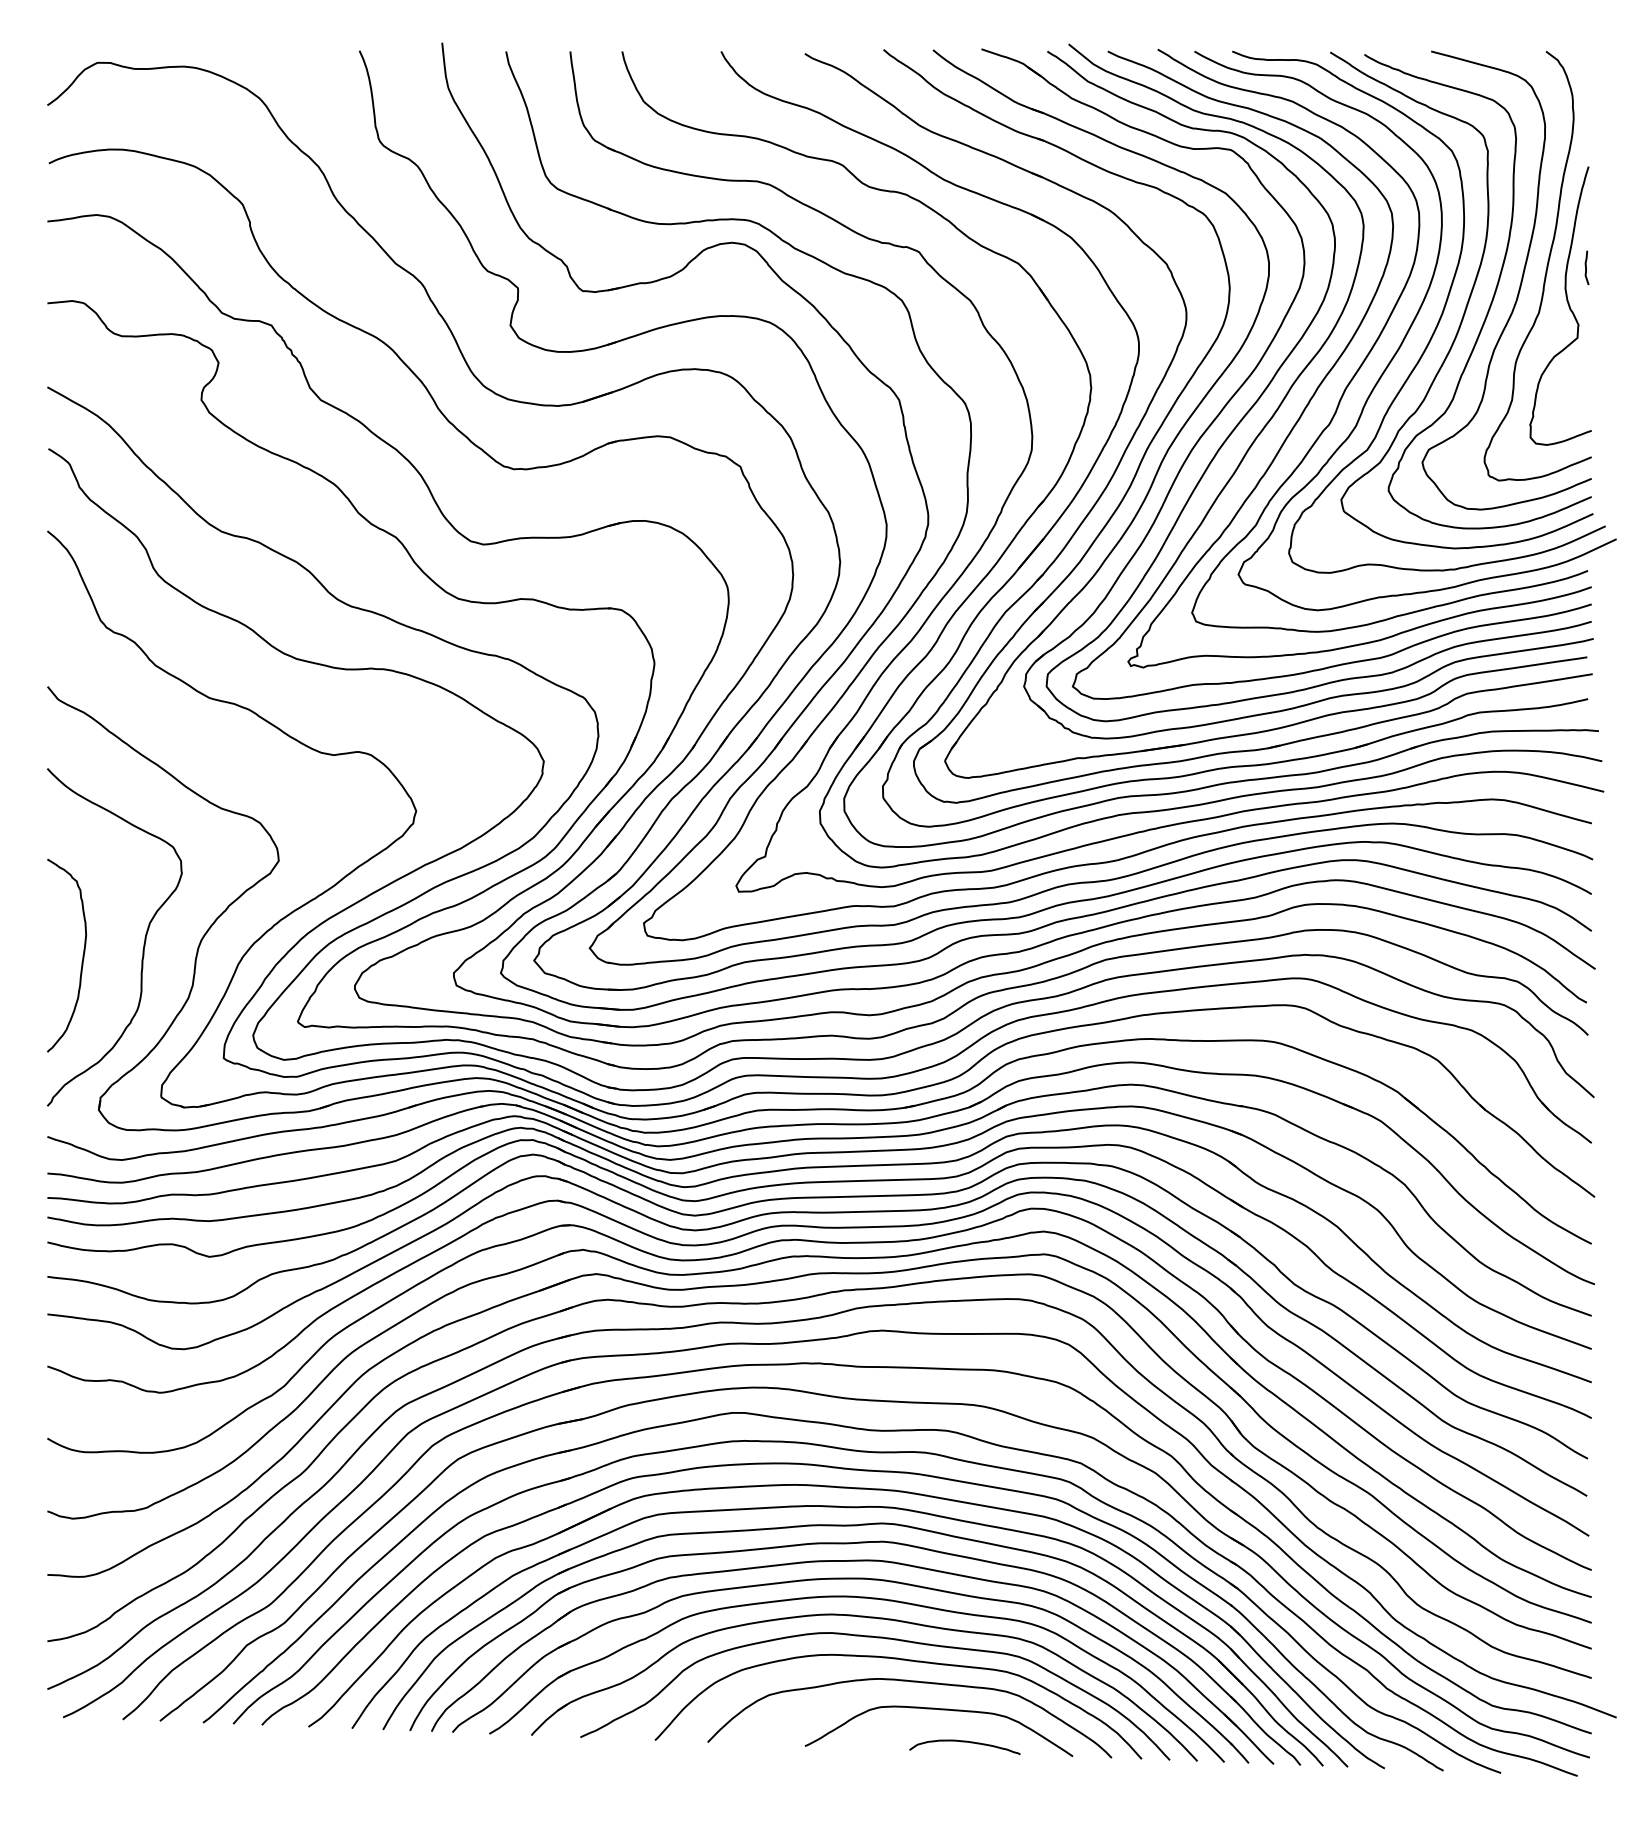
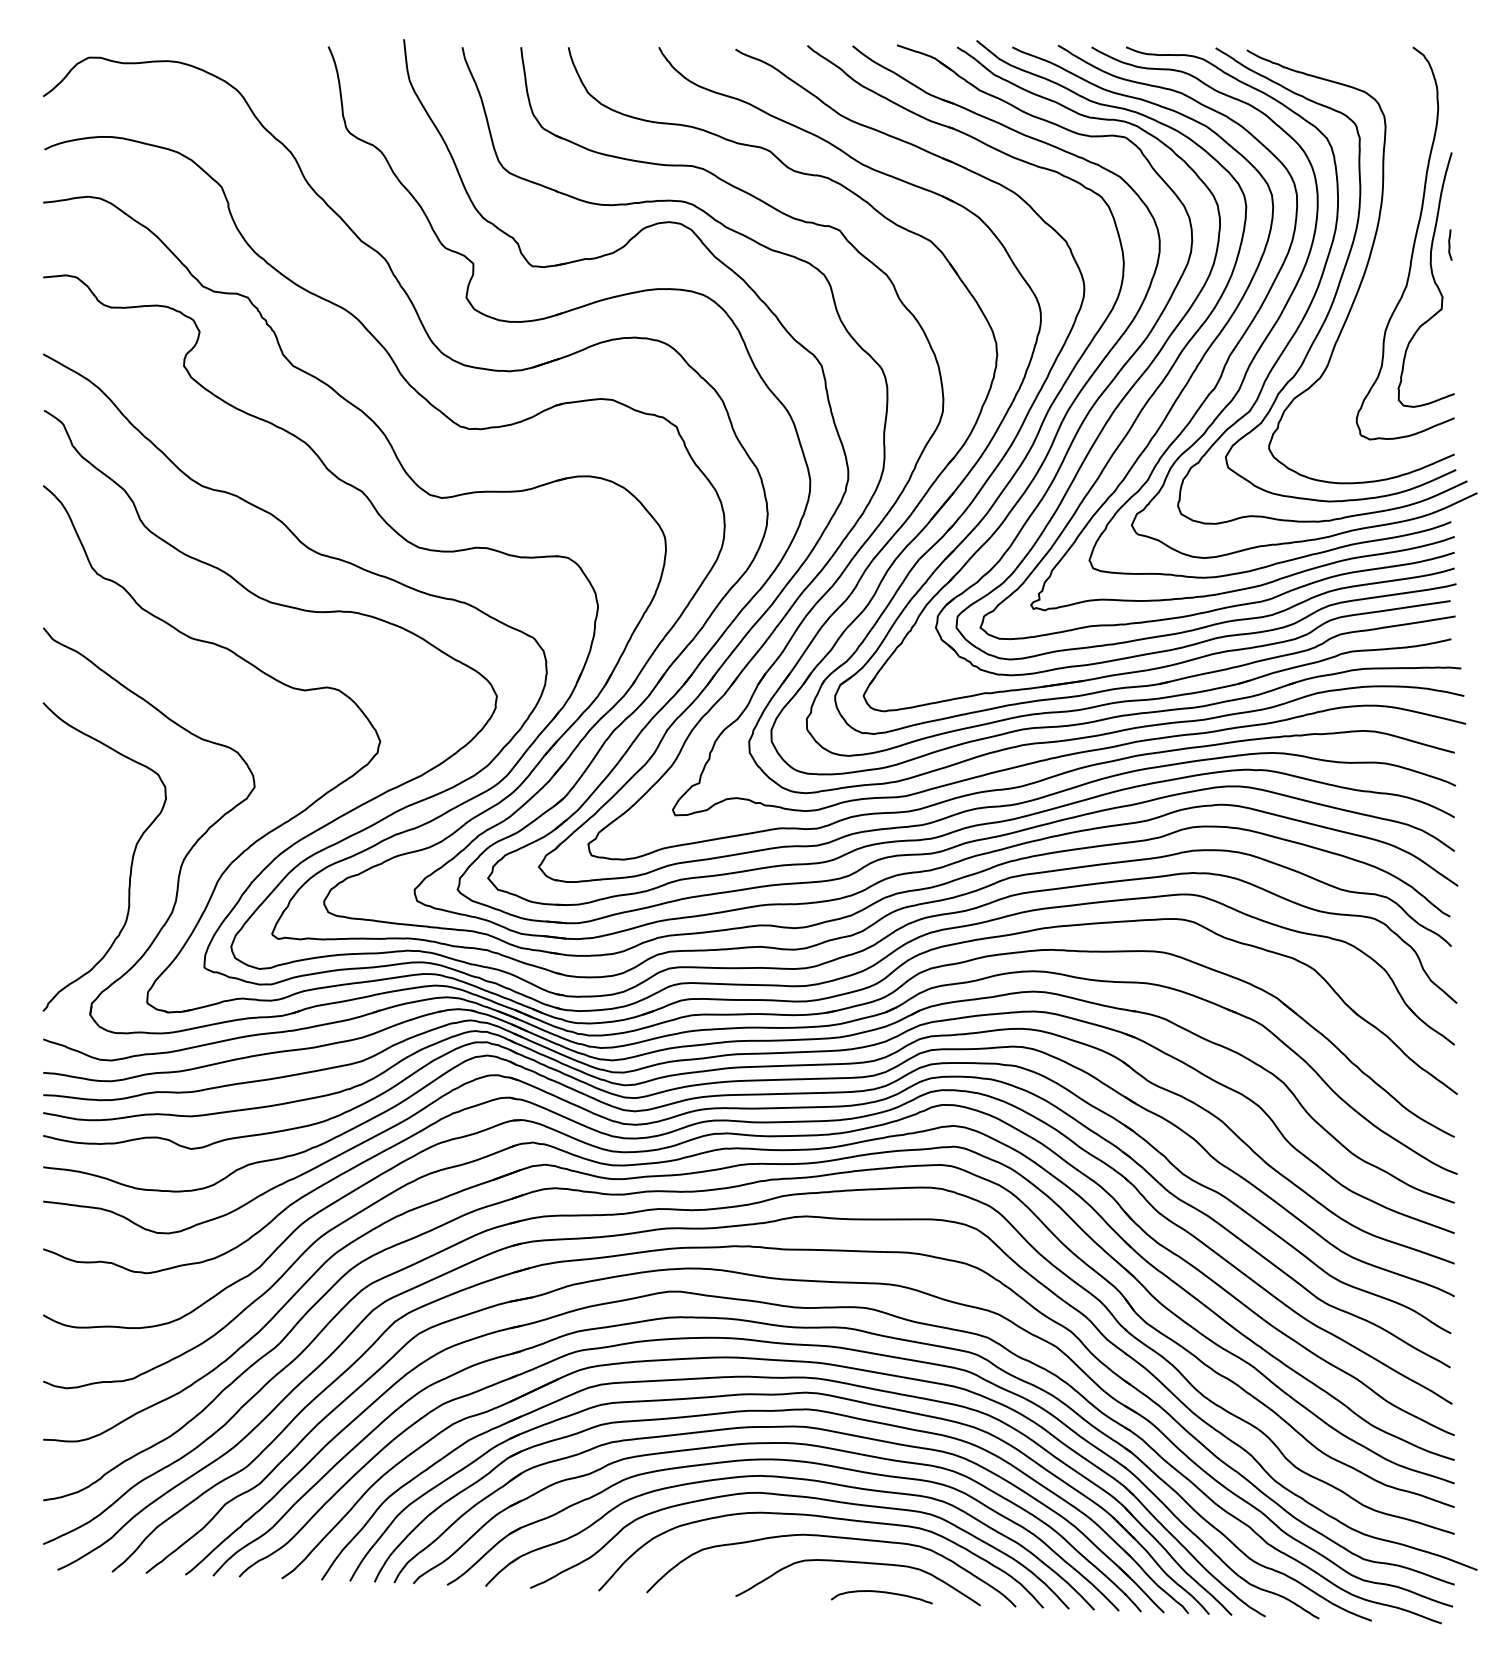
curve: (1519, 285) -> (1388, 261), removed
curve: (82, 955) -> (75, 873), removed

